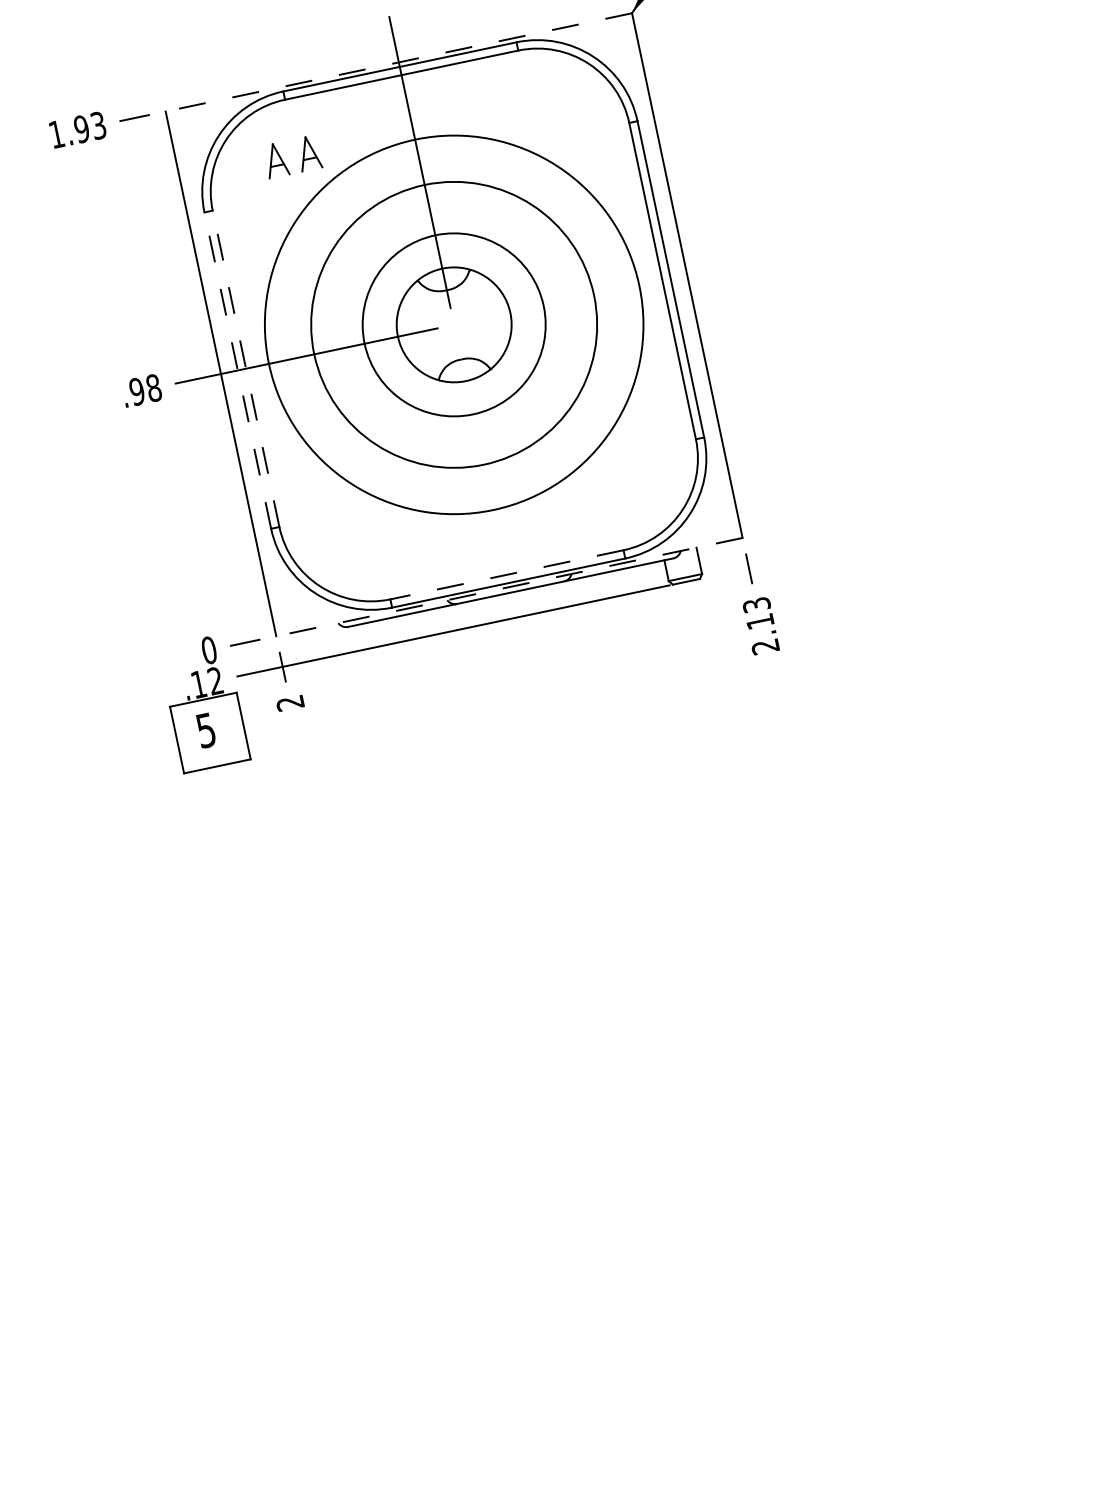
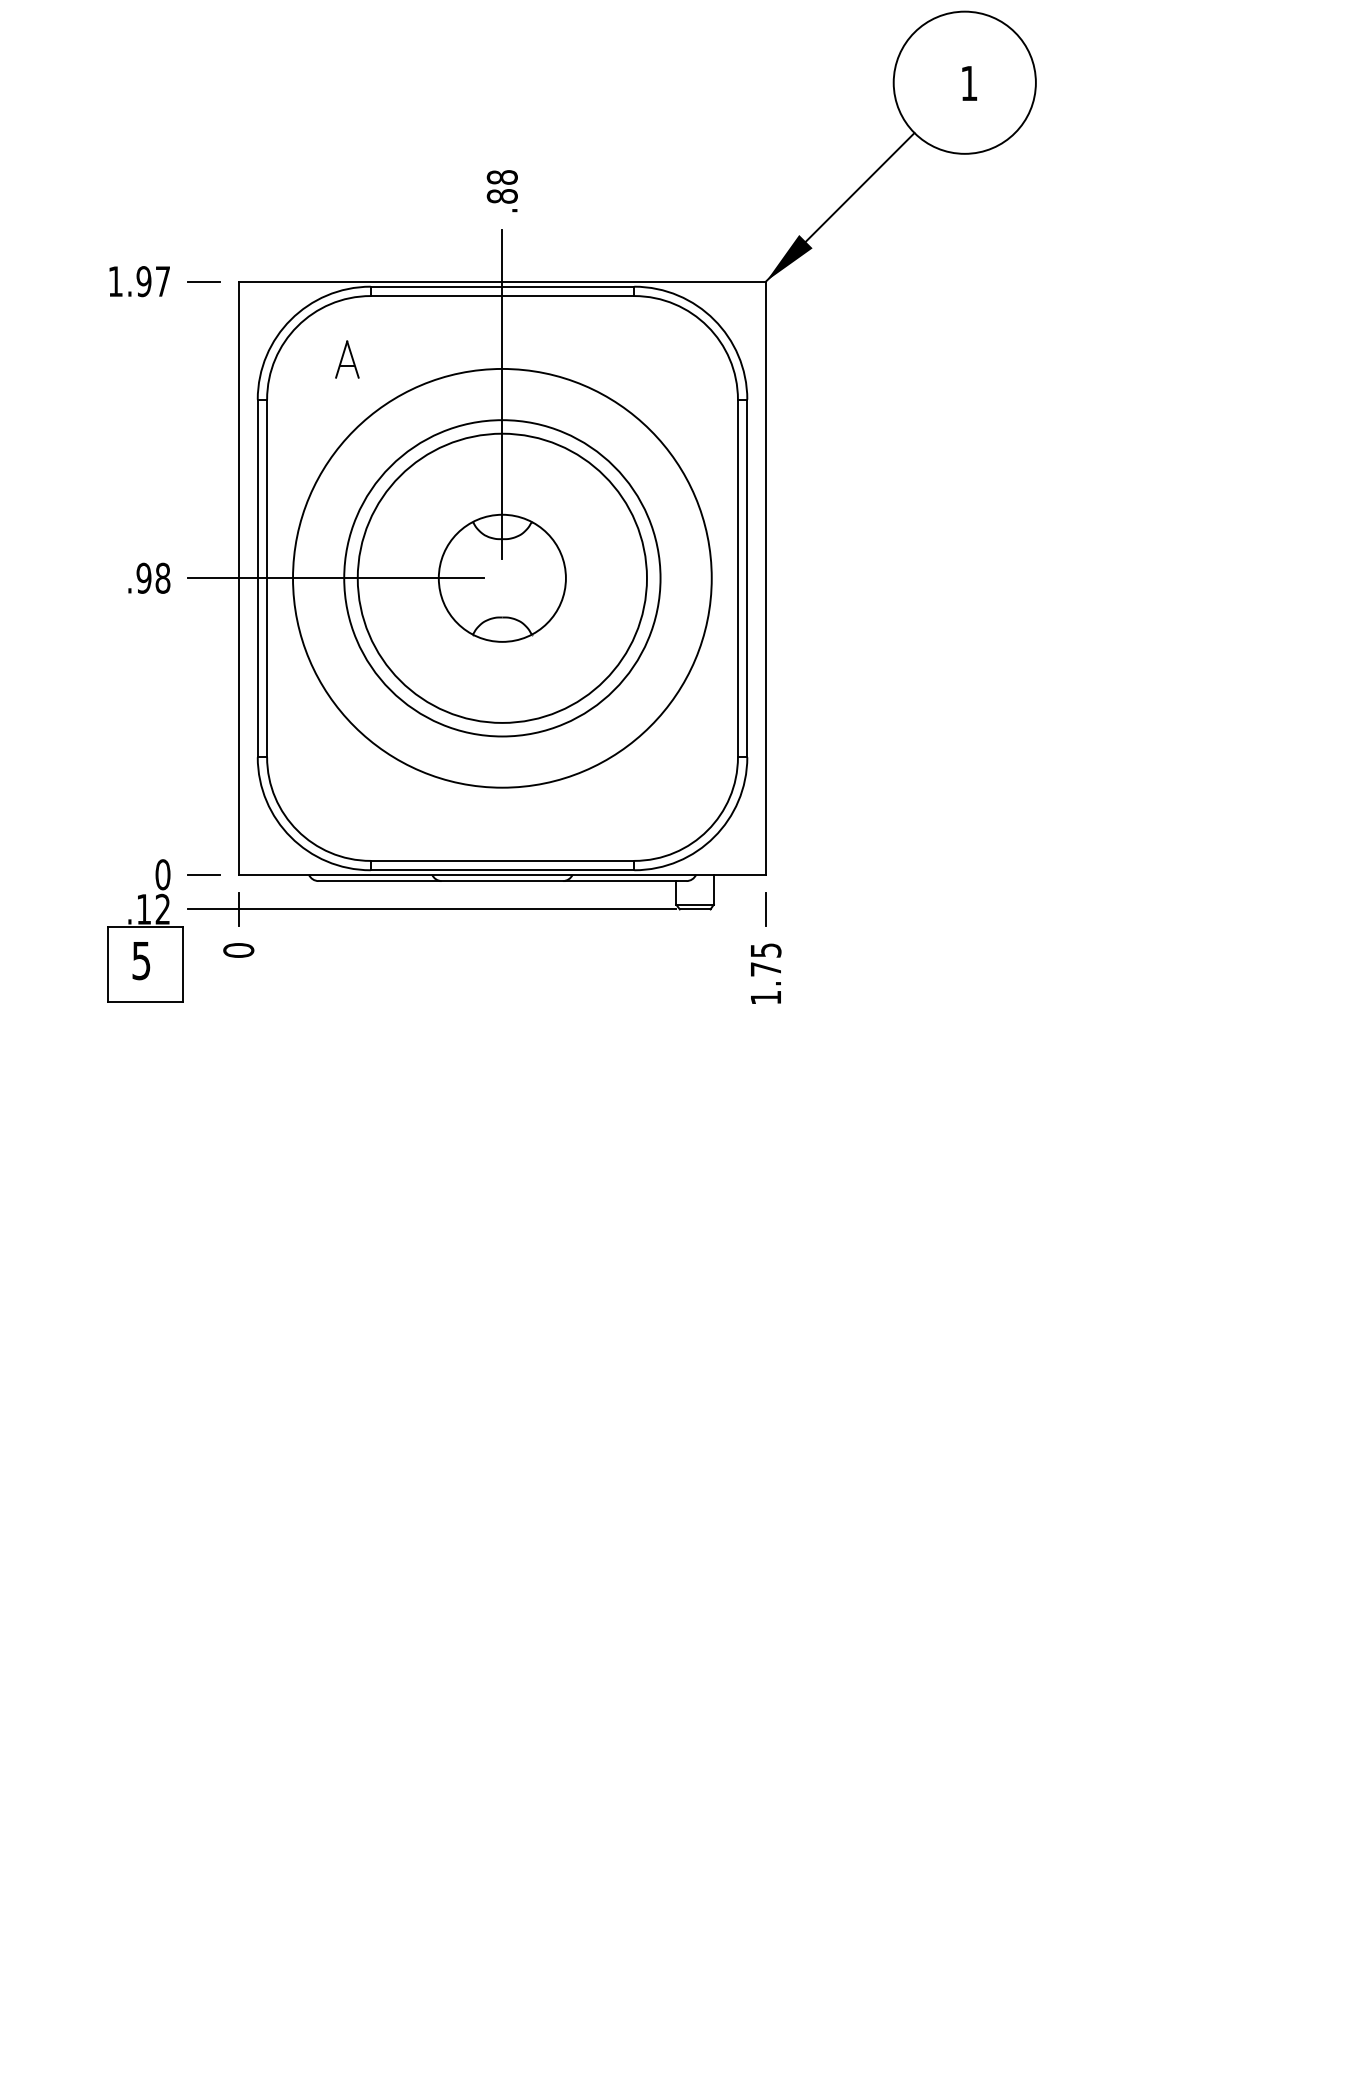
line: (398, 62) -> (502, 281), dashed -> solid
text: (98, 125) -> (162, 281), 1.93 -> 1.97
part: (309, 153) -> (384, 359), removed
circle: (453, 324) -> (501, 577), size x1.43
line: (246, 368) -> (267, 578), dashed -> solid
line: (237, 370) -> (257, 578), dashed -> solid
line: (506, 574) -> (502, 860), dashed -> solid
line: (509, 586) -> (502, 874), dashed -> solid
text: (760, 625) -> (765, 973), 2.13 -> 1.75
text: (290, 703) -> (238, 950), 2 -> 0

